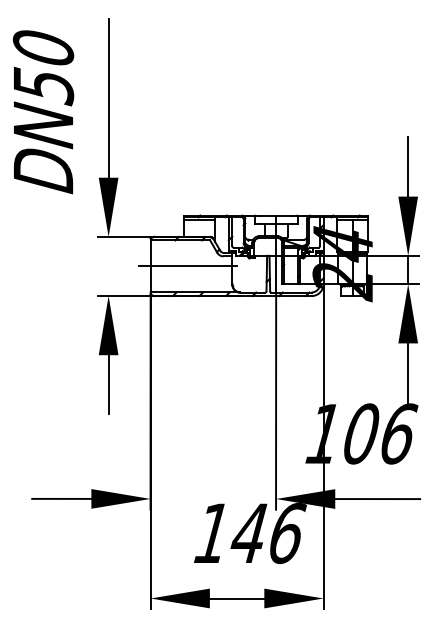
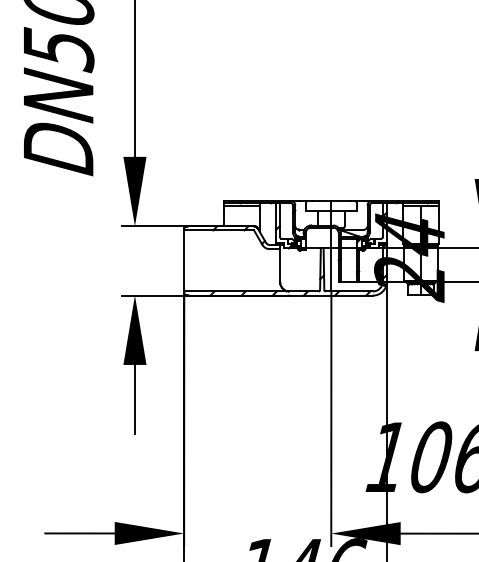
line: (187, 266) -> (227, 260), removed

